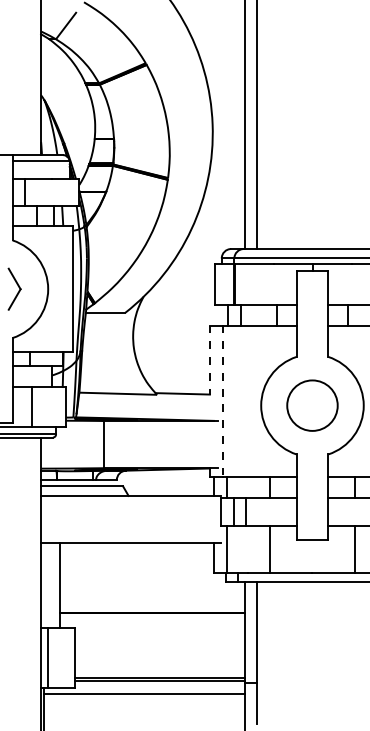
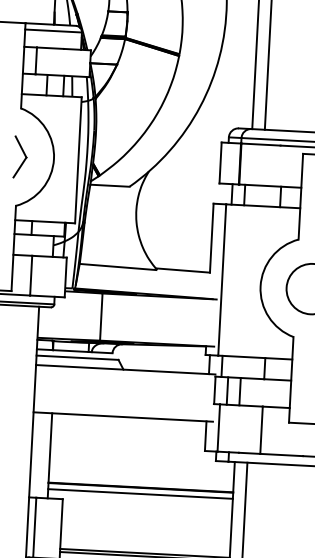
line: (209, 360) -> (211, 238), dashed -> solid
line: (222, 401) -> (222, 280), dashed -> solid
line: (151, 619) -> (139, 494), added

